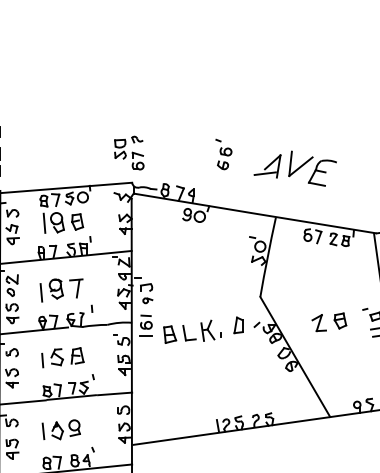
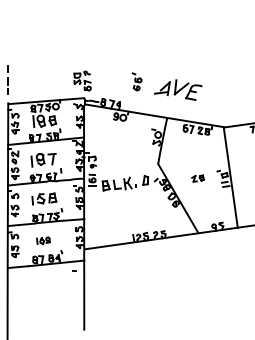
part: (328, 322) -> (197, 178), size x0.6
part: (61, 429) -> (43, 240), size x0.6

